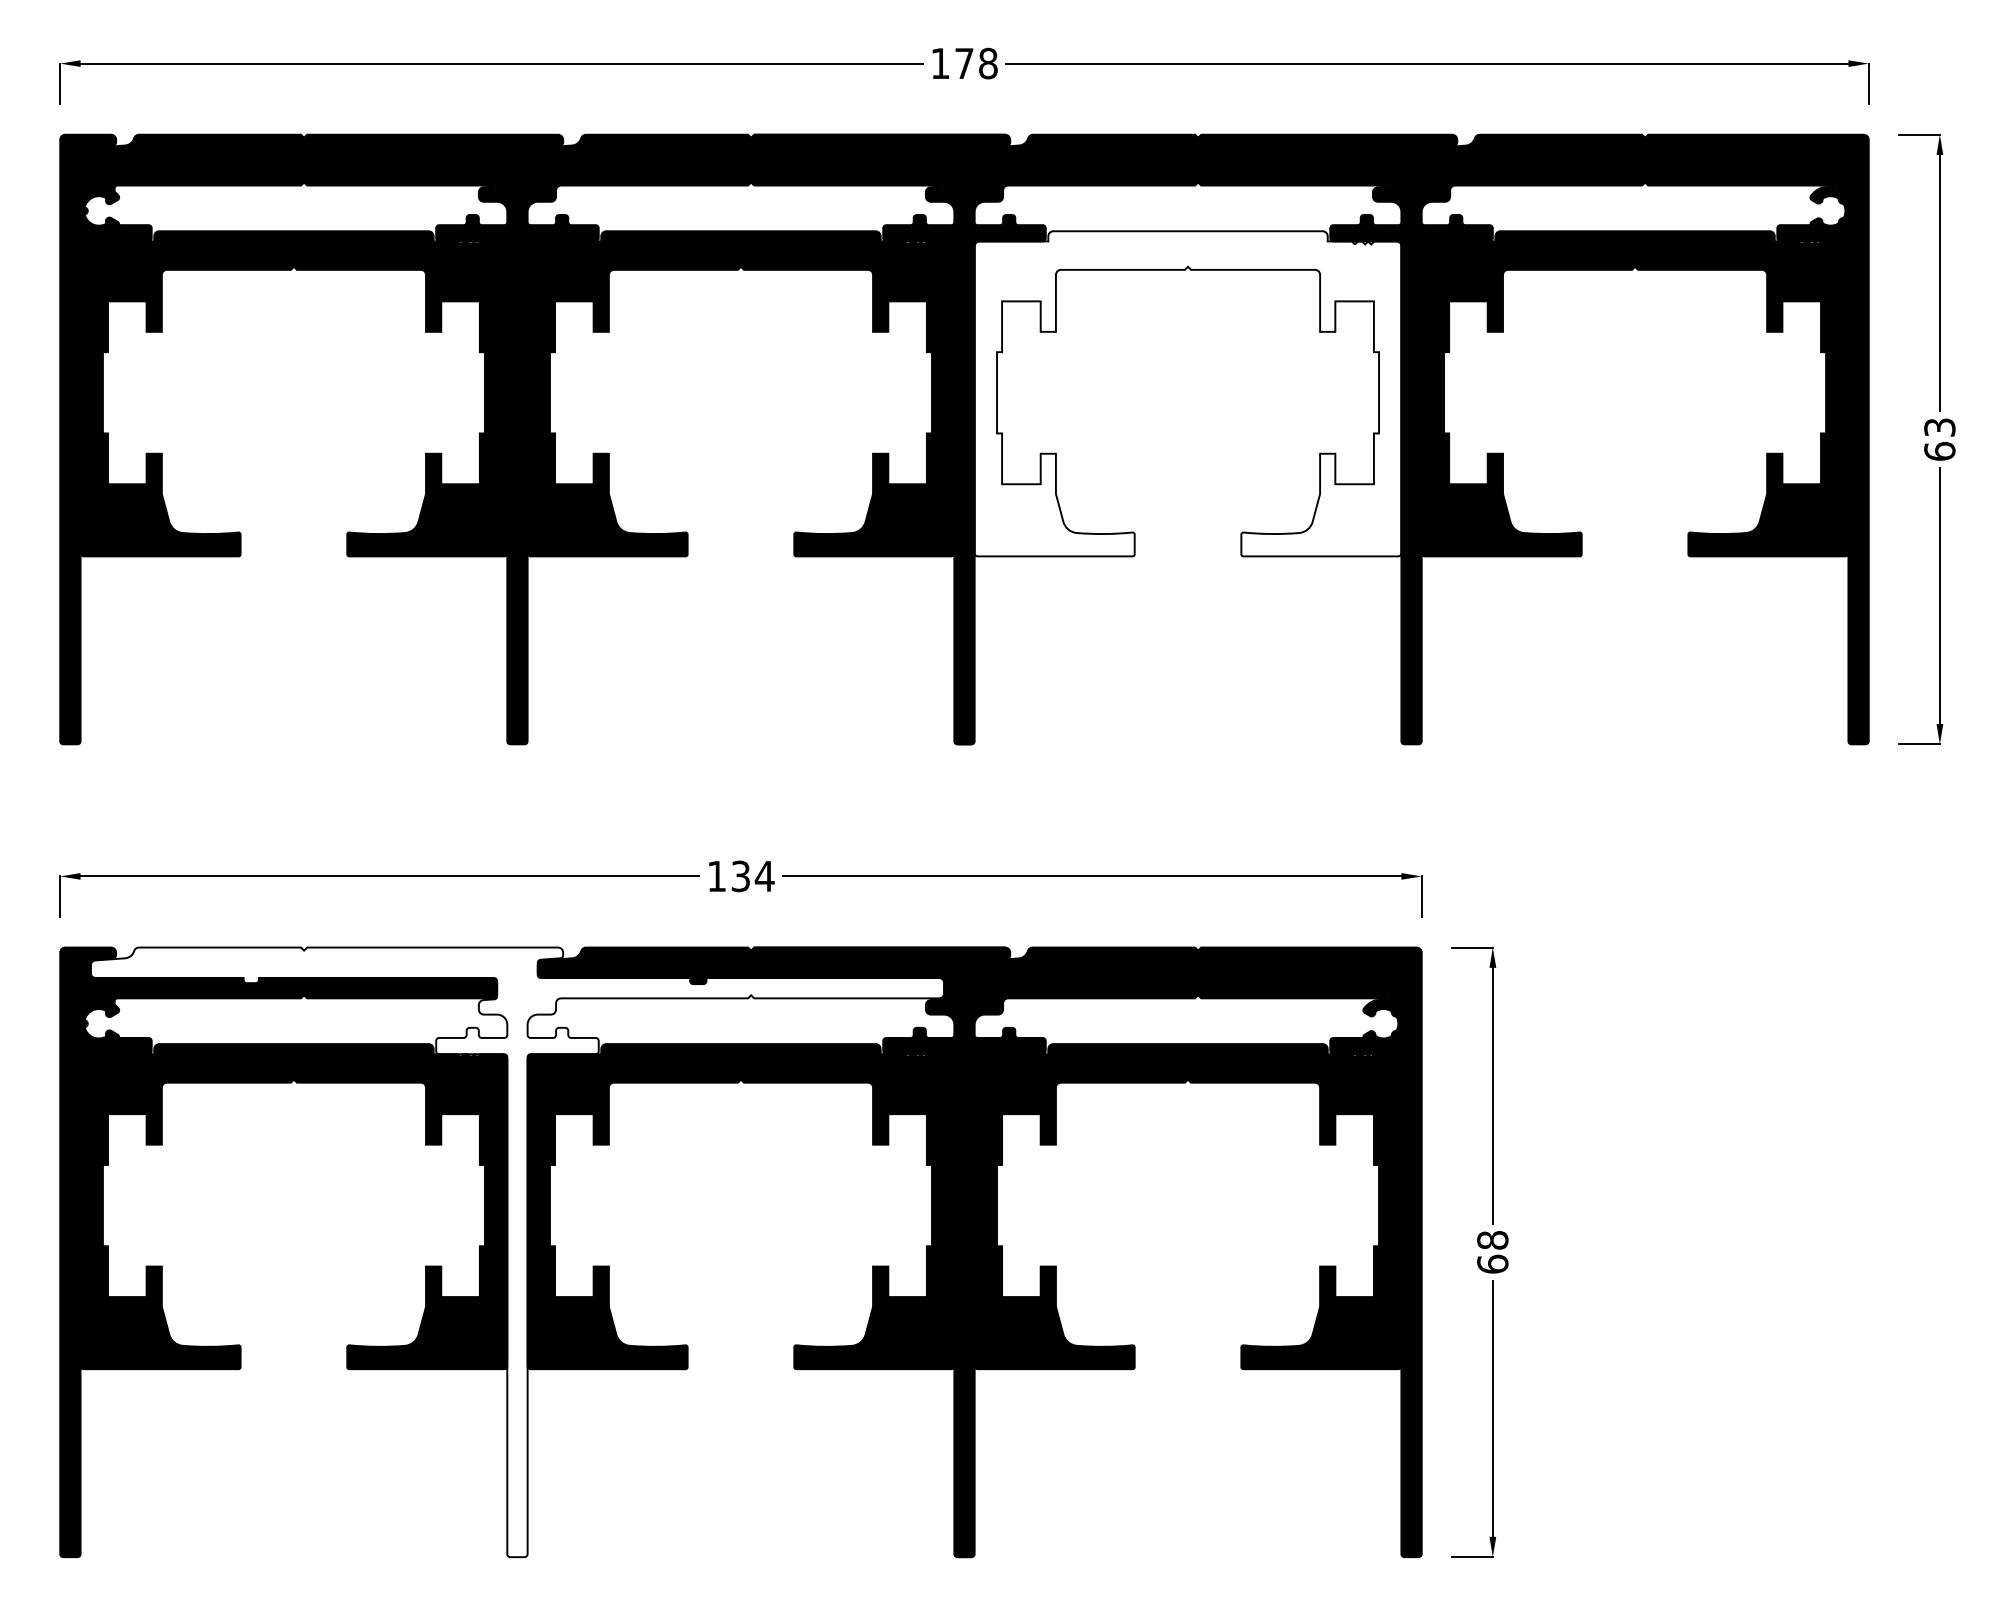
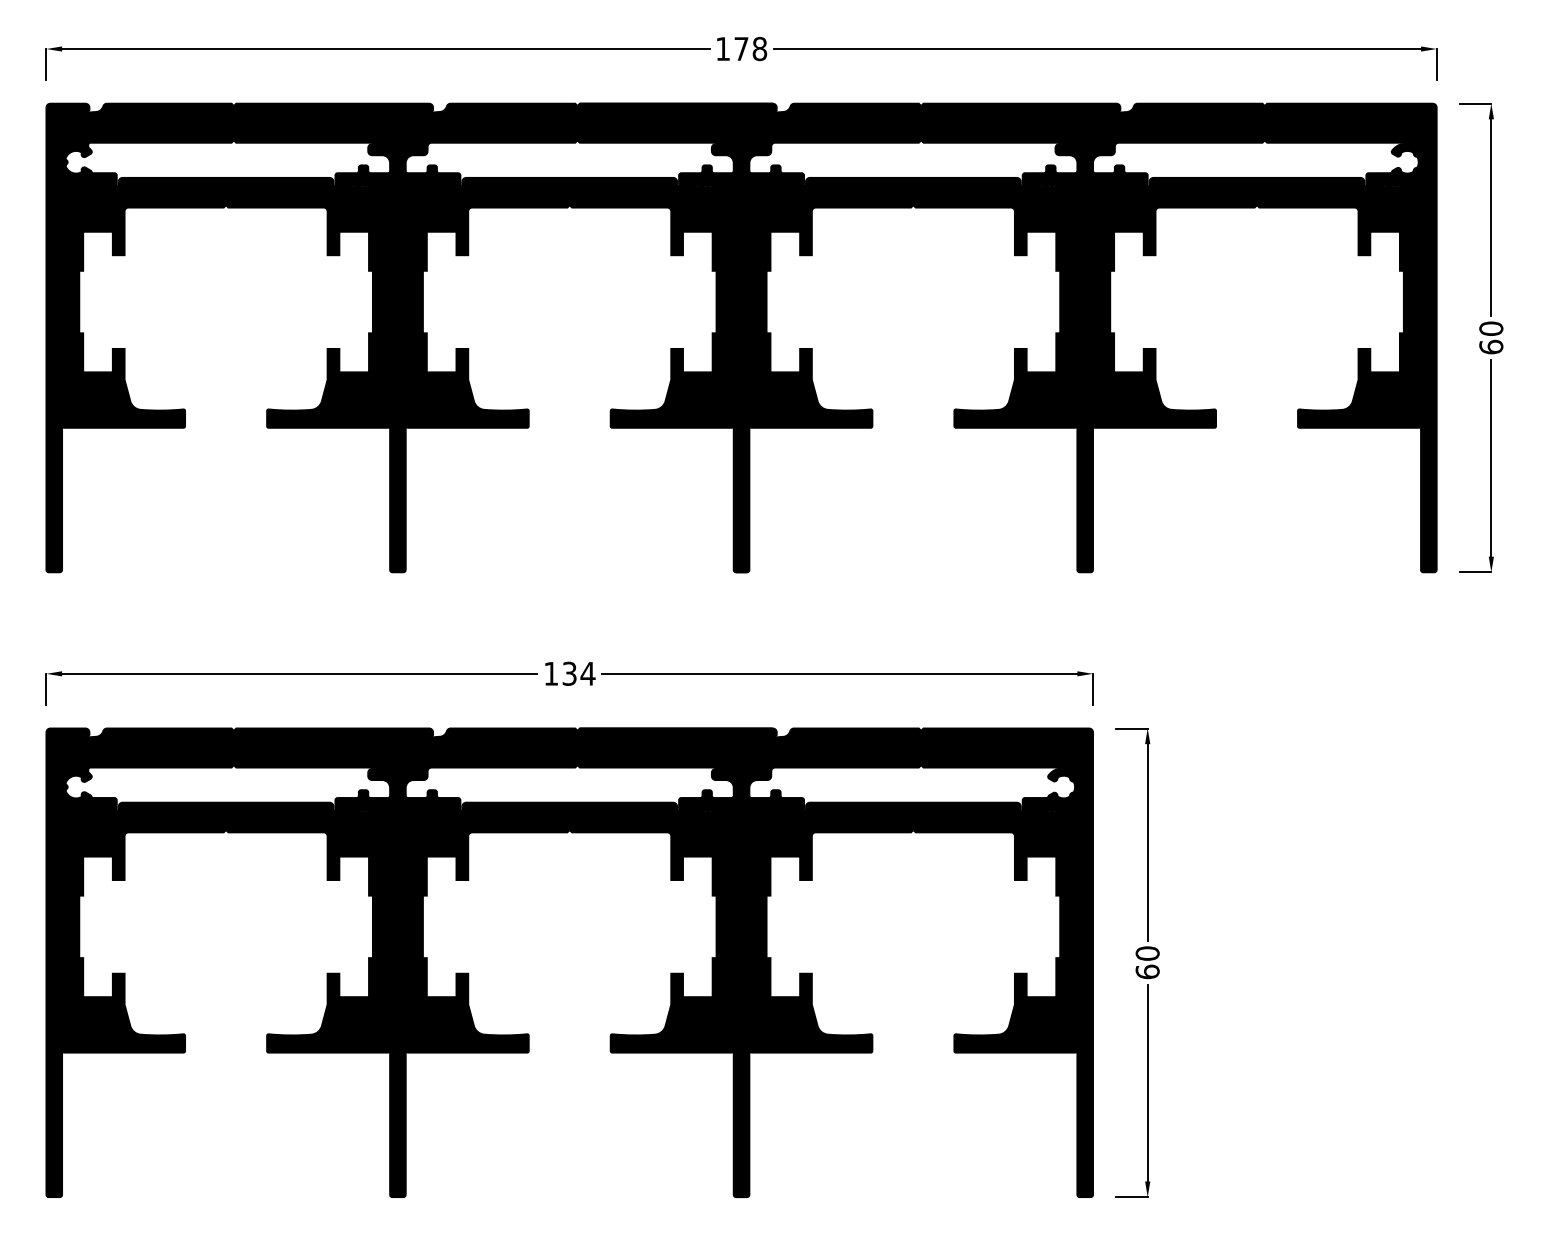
fill: (1188, 393) -> (913, 302), added
text: (1940, 427) -> (1491, 328), 63 -> 60
text: (1492, 1240) -> (1147, 953), 68 -> 60
fill: (516, 1251) -> (397, 962), added

